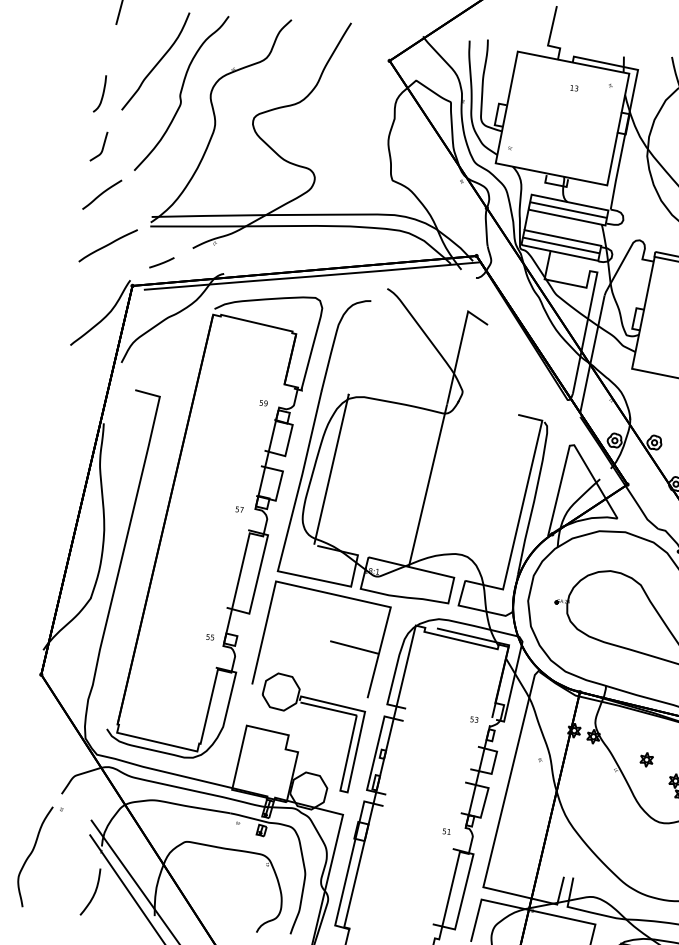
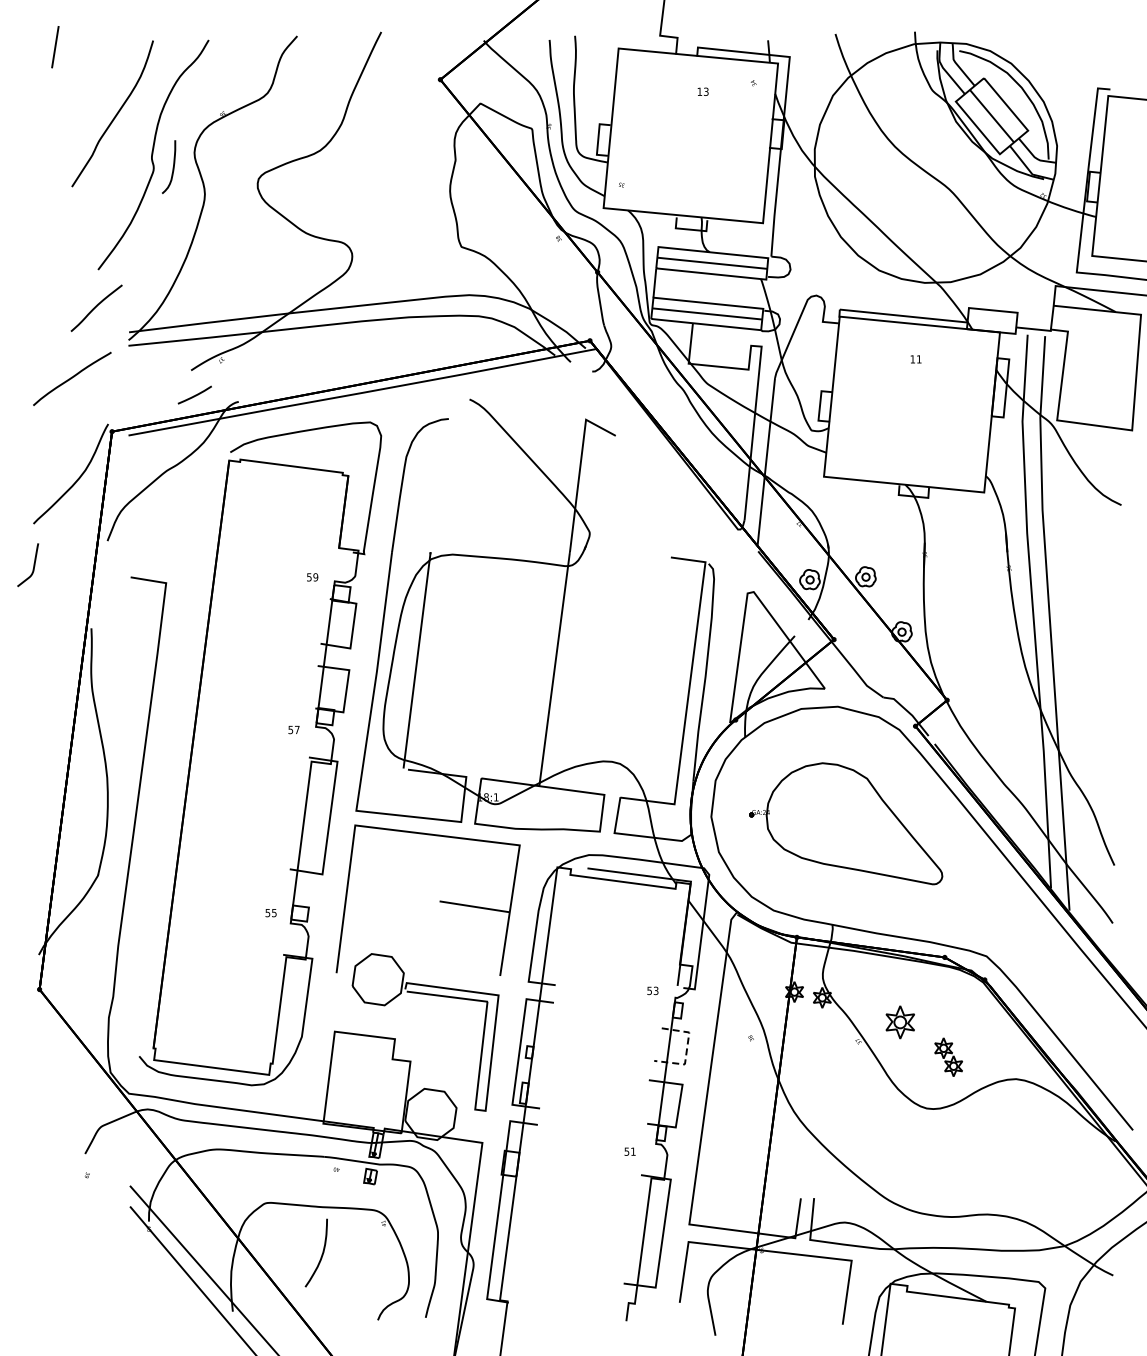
curve: (102, 94) -> (172, 167), moved
curve: (102, 147) -> (33, 565), moved
curve: (102, 194) -> (96, 307), moved
line: (162, 262) -> (195, 394), moved
part: (646, 759) -> (899, 1022), size x1.6
line: (493, 763) -> (686, 1049), solid -> dashed
curve: (31, 854) -> (51, 1242), removed
curve: (93, 893) -> (321, 1254), moved

